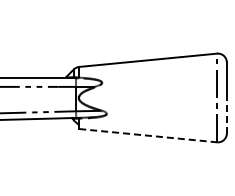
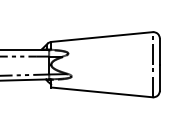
line: (226, 115) -> (159, 77), dashed -> solid
line: (148, 135) -> (102, 92), dashed -> solid

